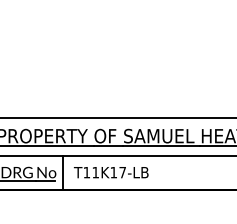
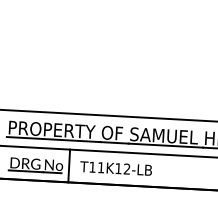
text: (122, 172) -> (126, 169), T11K17-LB -> T11K12-LB

